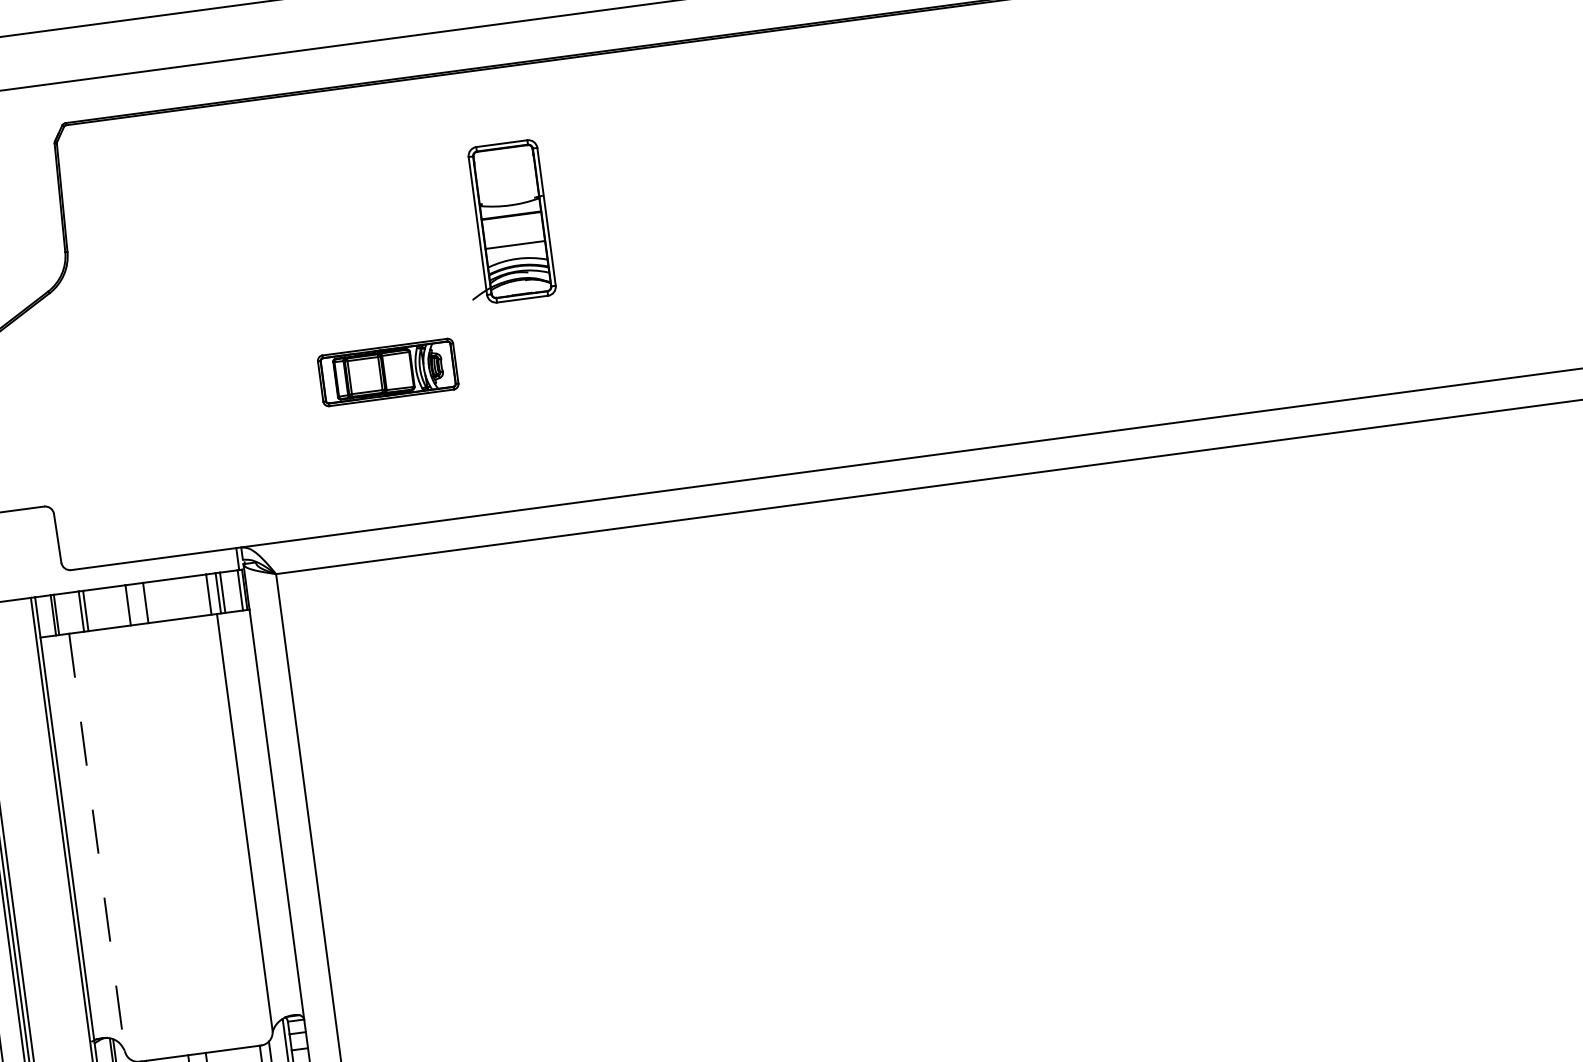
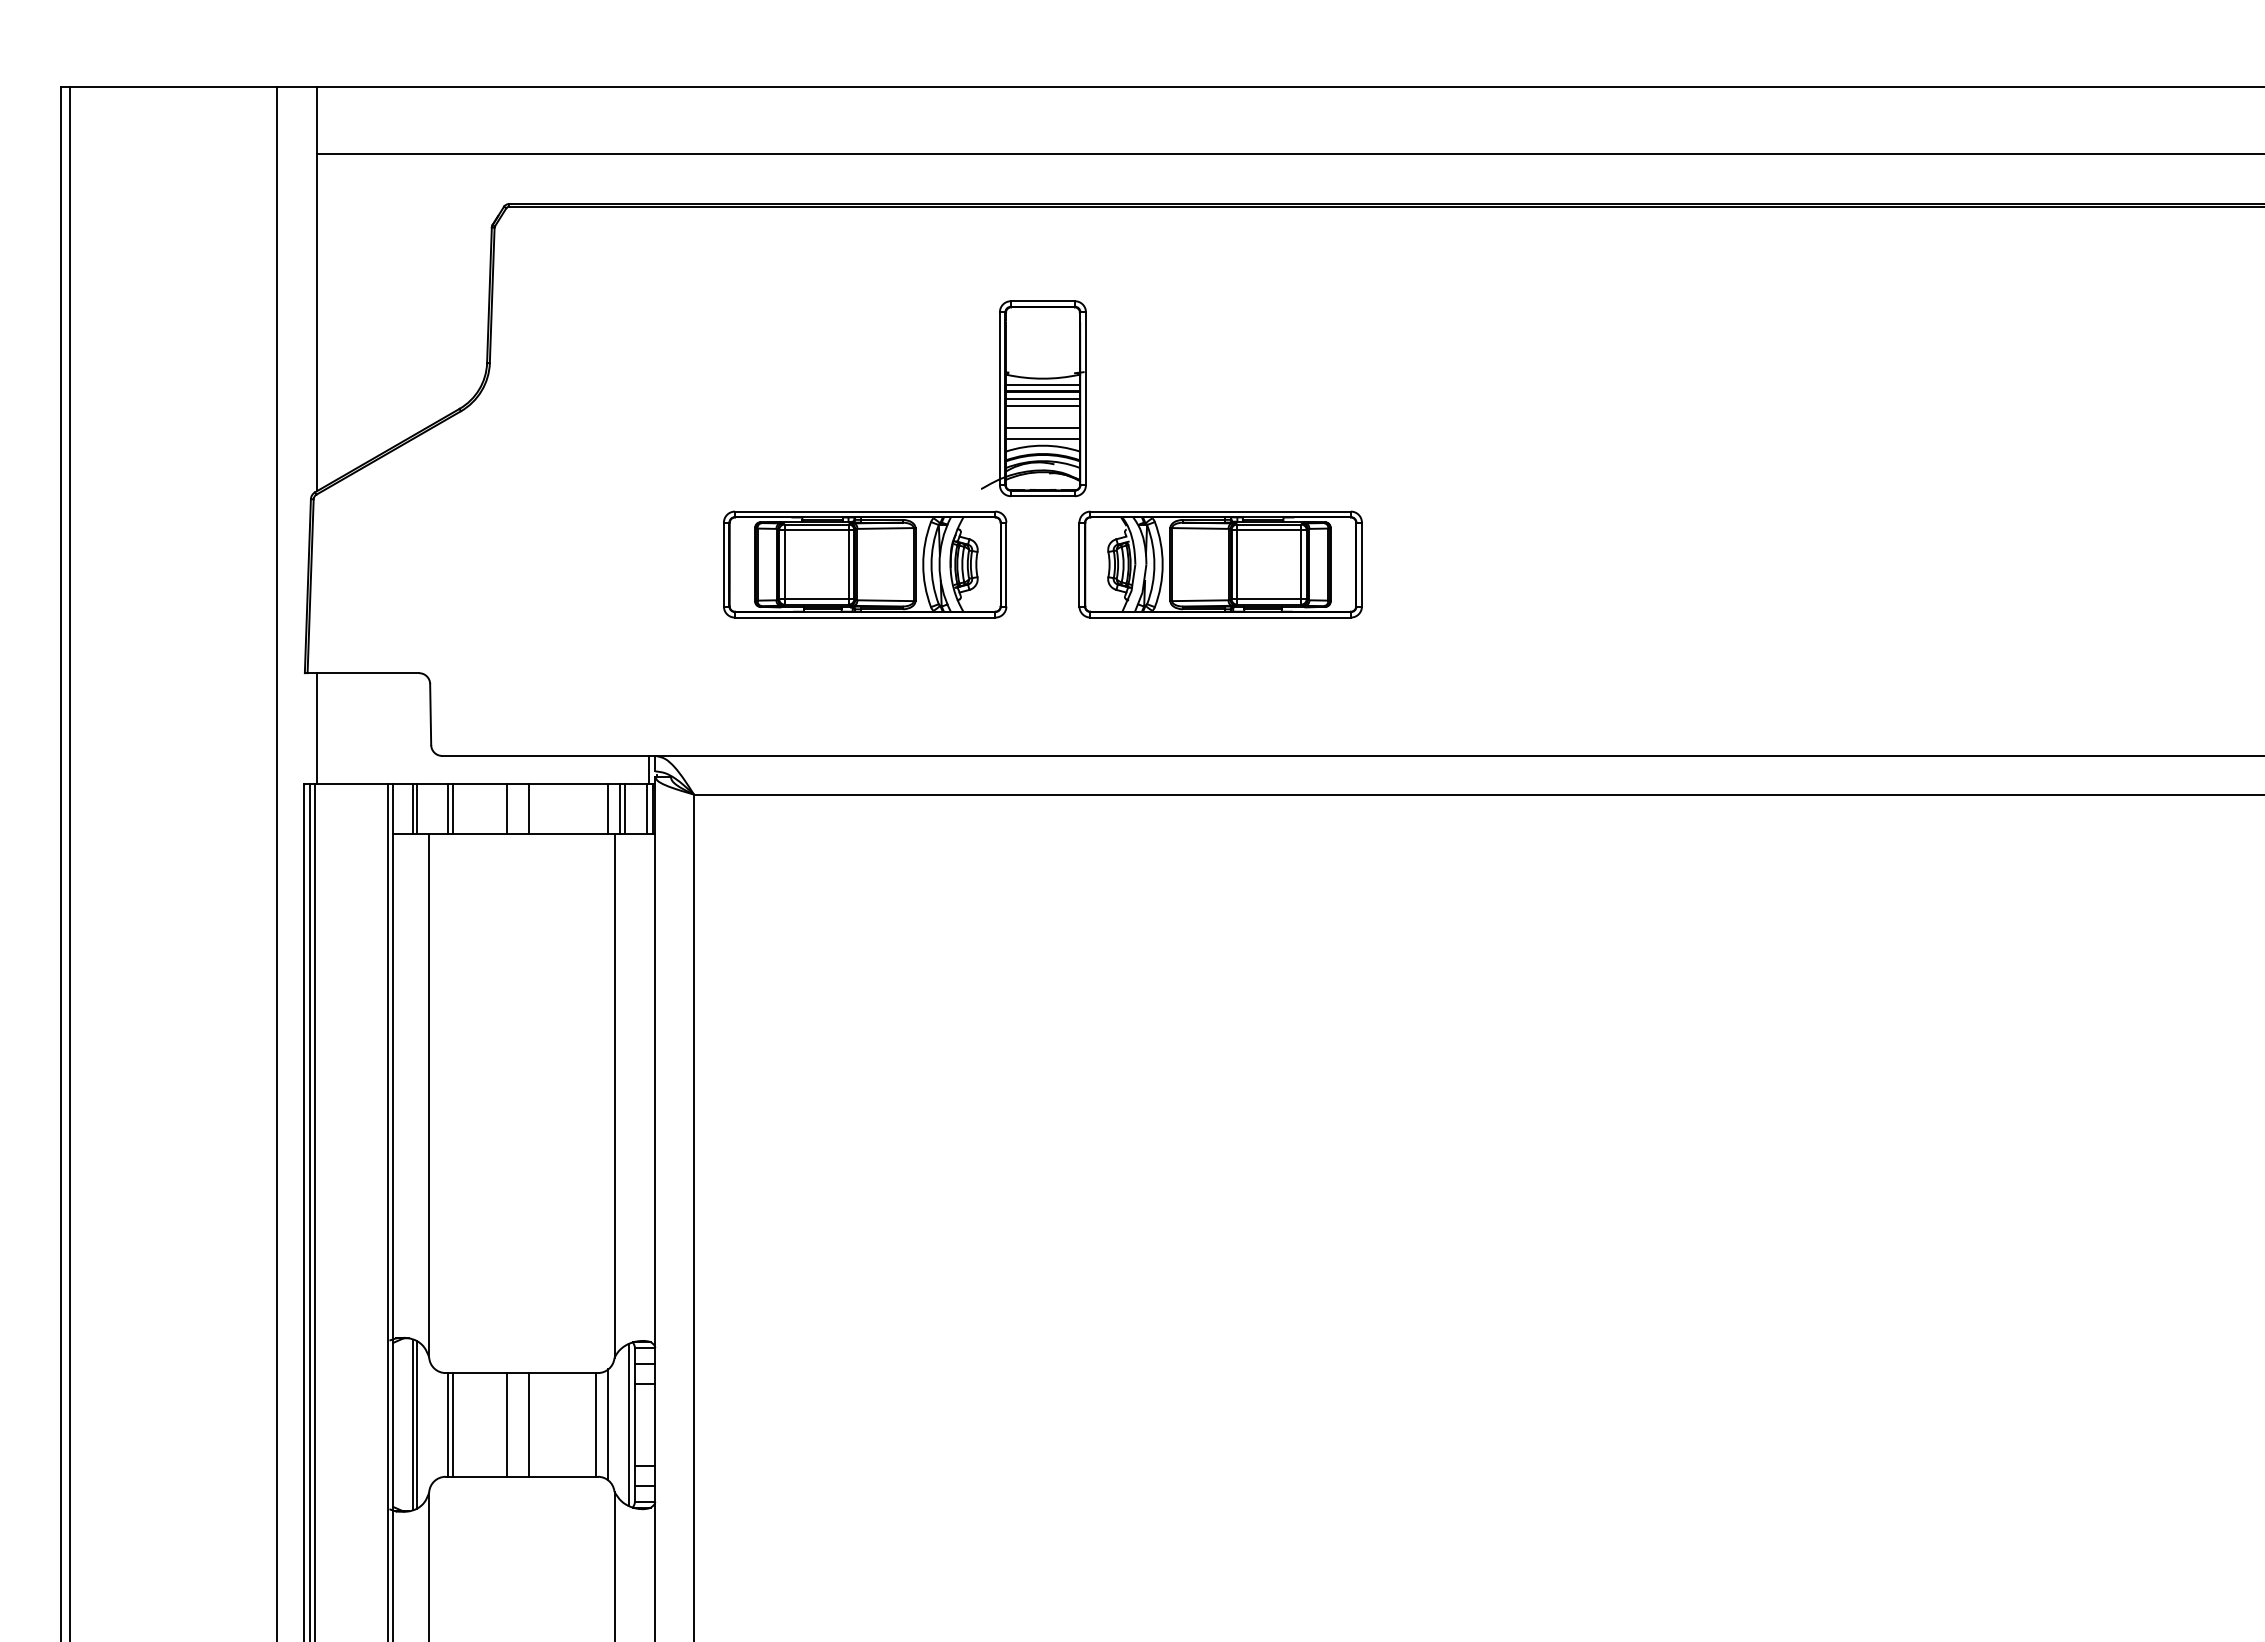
line: (510, 210) -> (1042, 385), added
line: (511, 221) -> (1042, 398), added
line: (512, 227) -> (1042, 406), added
line: (516, 253) -> (1042, 439), added
part: (671, 334) -> (1220, 564), added
part: (388, 372) -> (865, 564), size x1.67
line: (97, 842) -> (429, 1095), dashed -> solid

